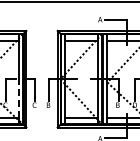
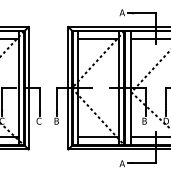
line: (18, 98) -> (18, 112), dashed -> solid

